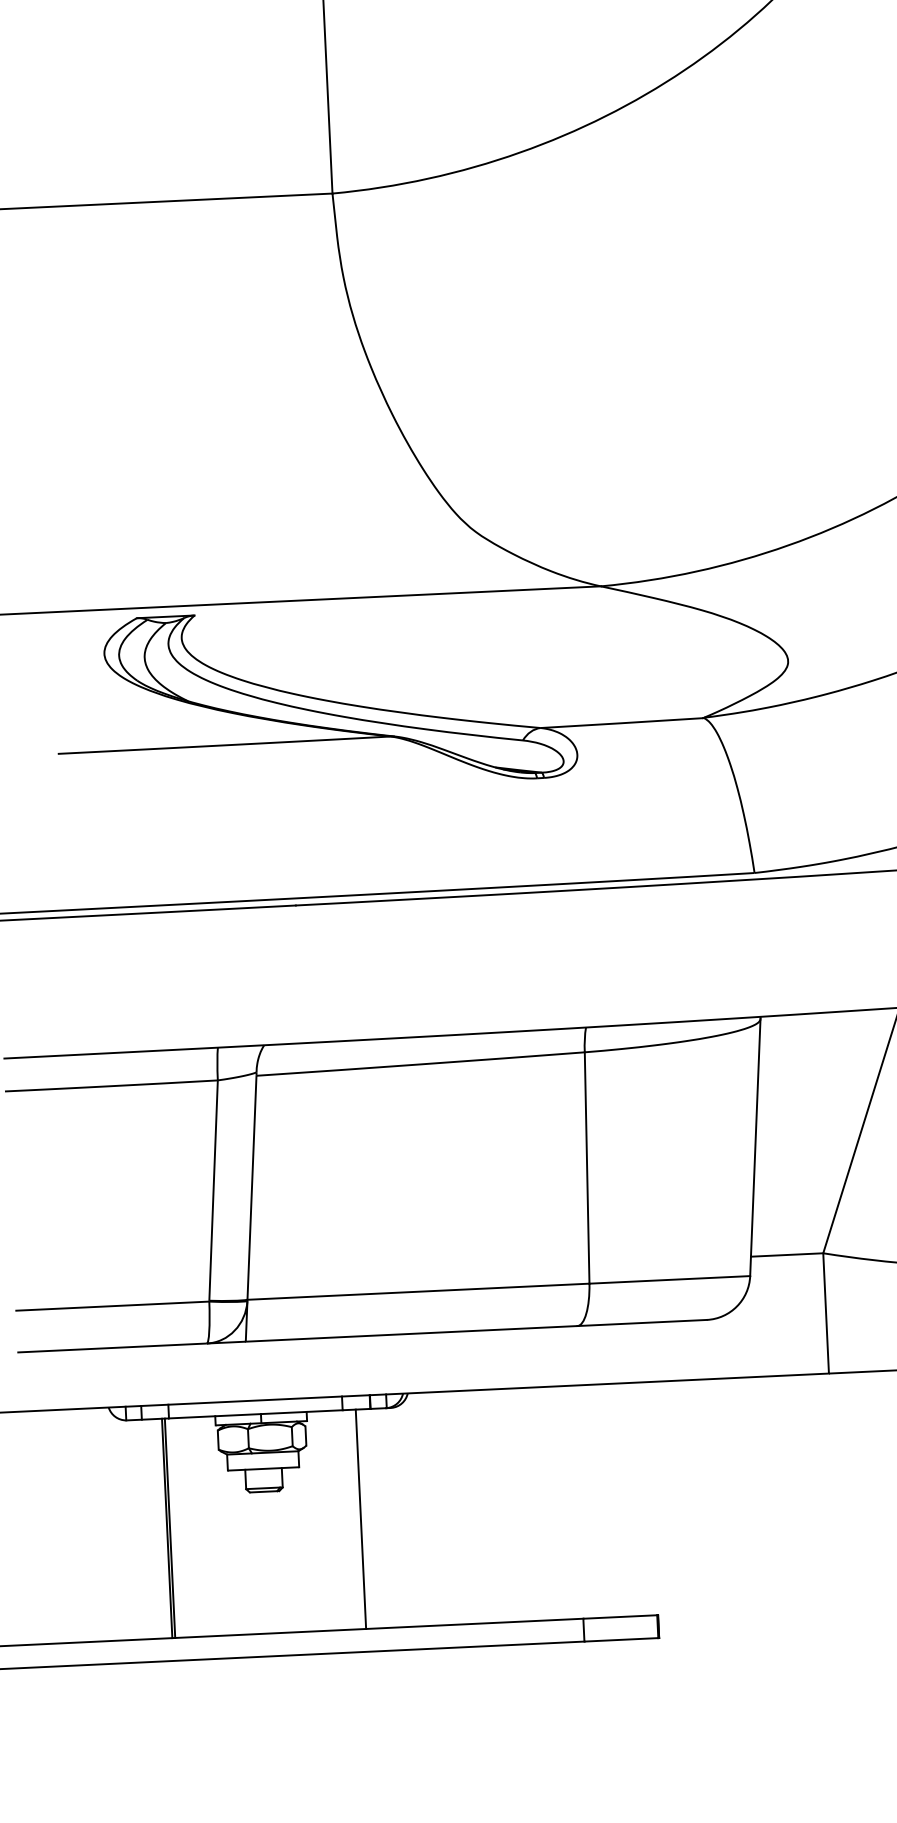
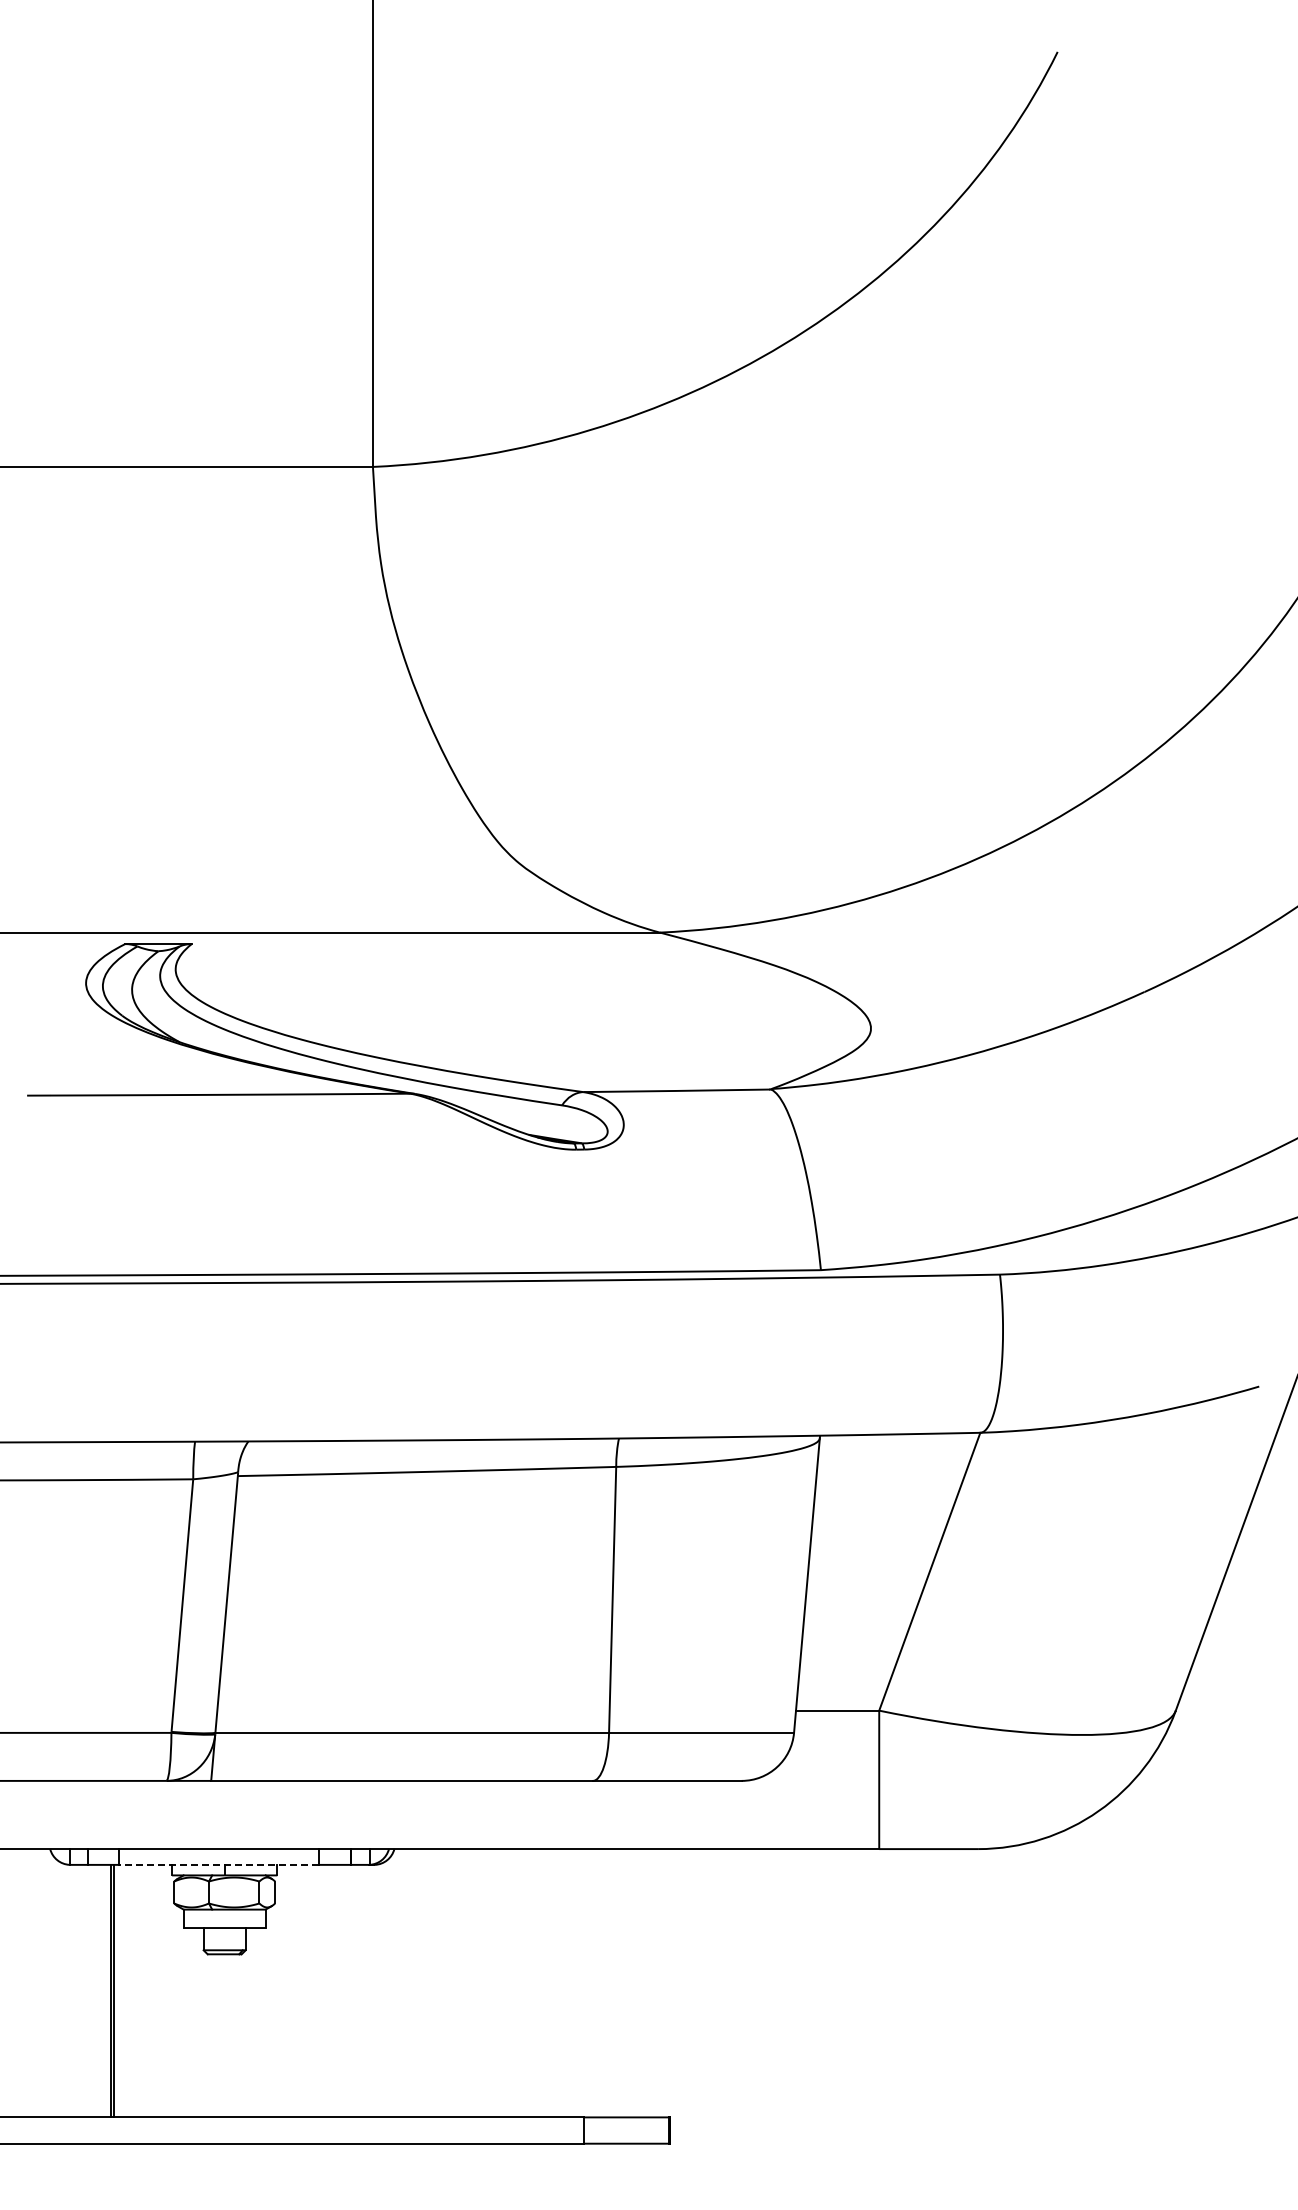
line: (255, 1414) -> (218, 1864), solid -> dashed
line: (360, 1518) -> (333, 1990), removed

